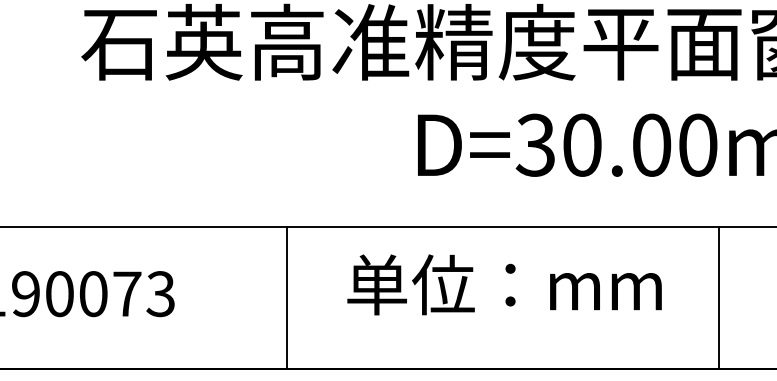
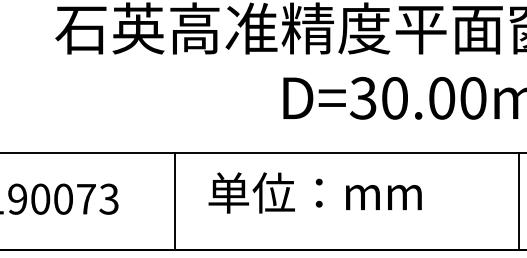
text: (503, 284) -> (314, 192), moved
line: (288, 297) -> (175, 201), moved
line: (718, 297) -> (519, 201), moved

